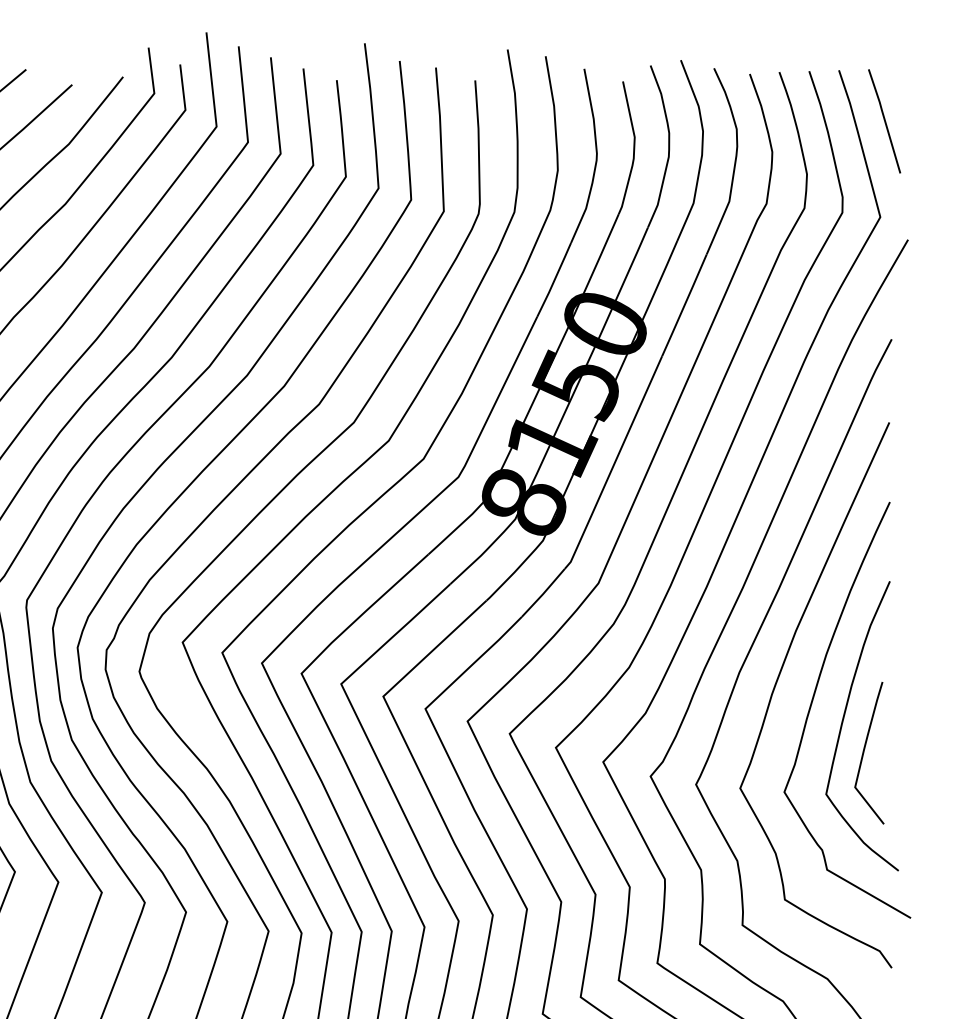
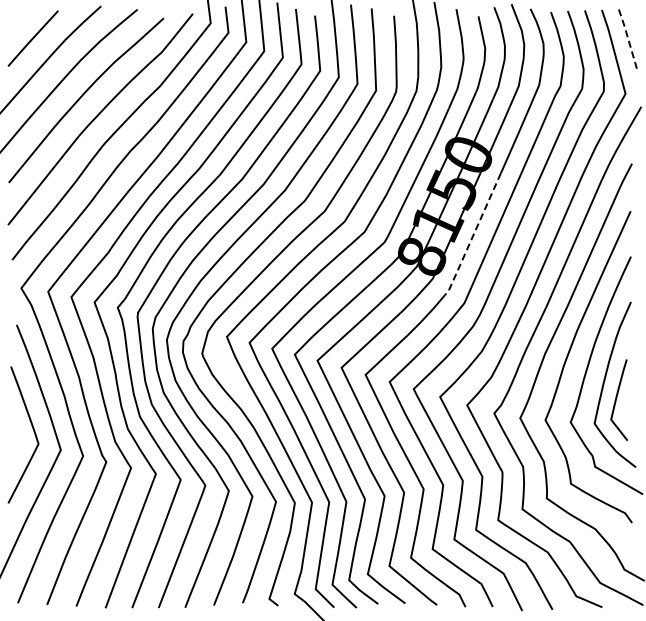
line: (885, 120) -> (628, 38), solid -> dashed
line: (612, 466) -> (472, 236), solid -> dashed

